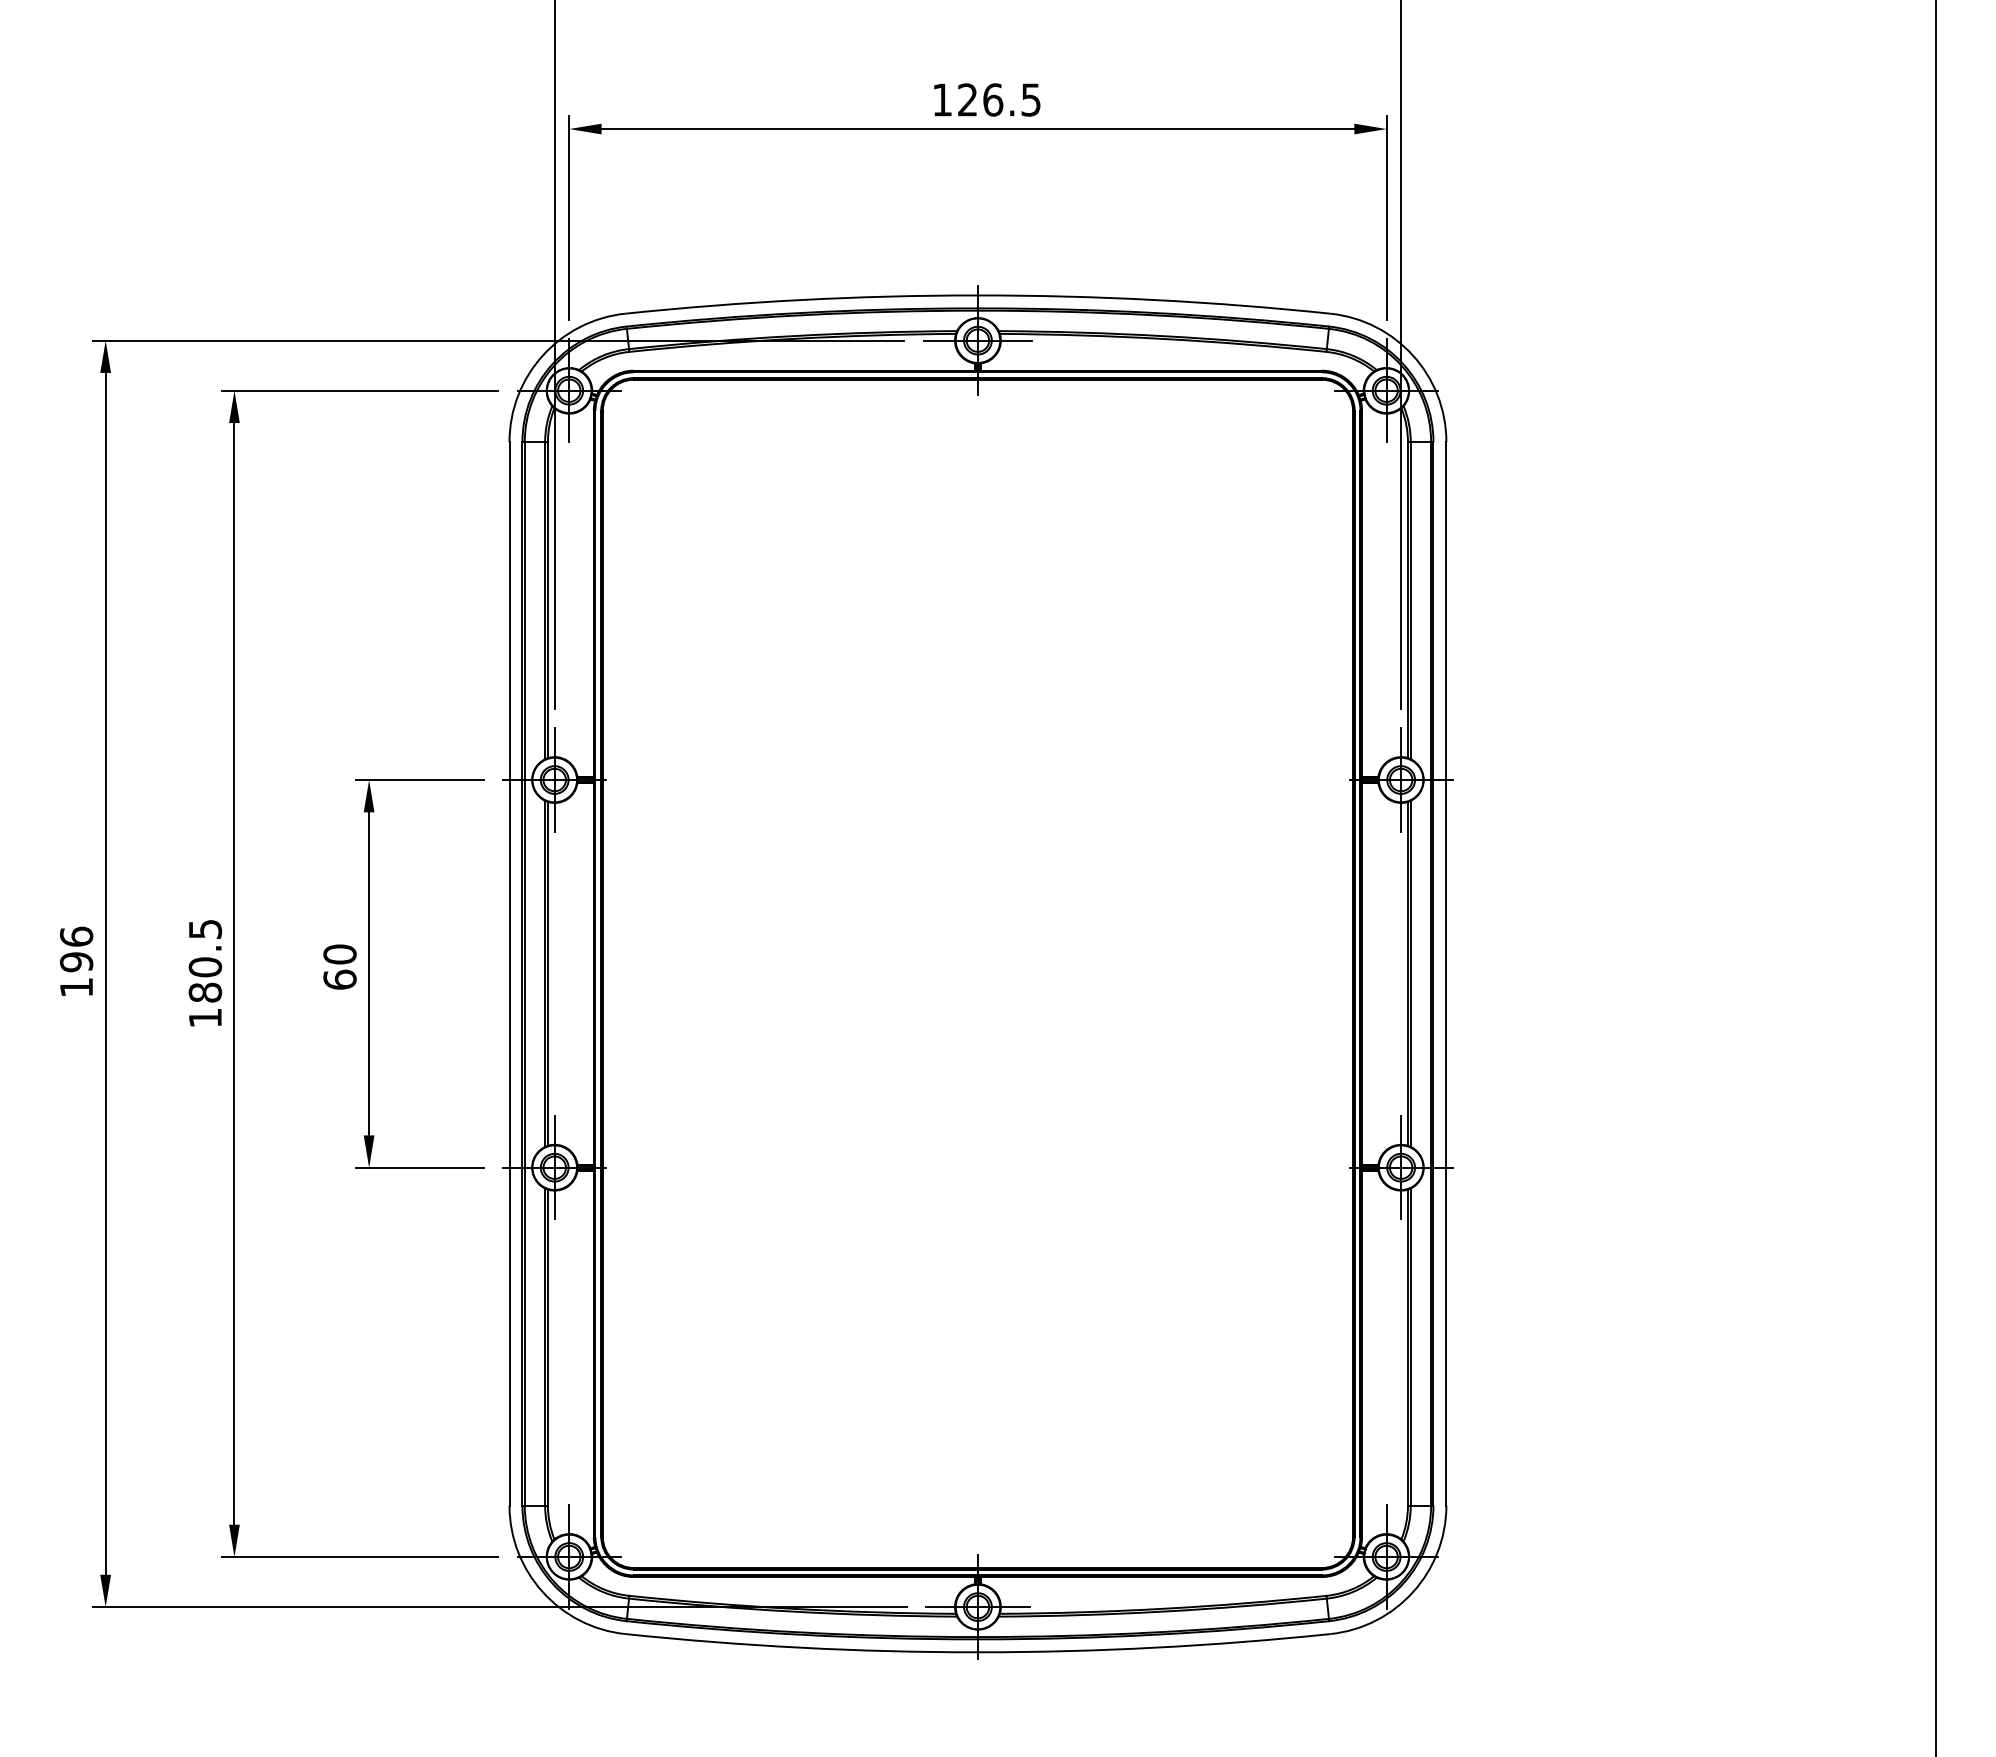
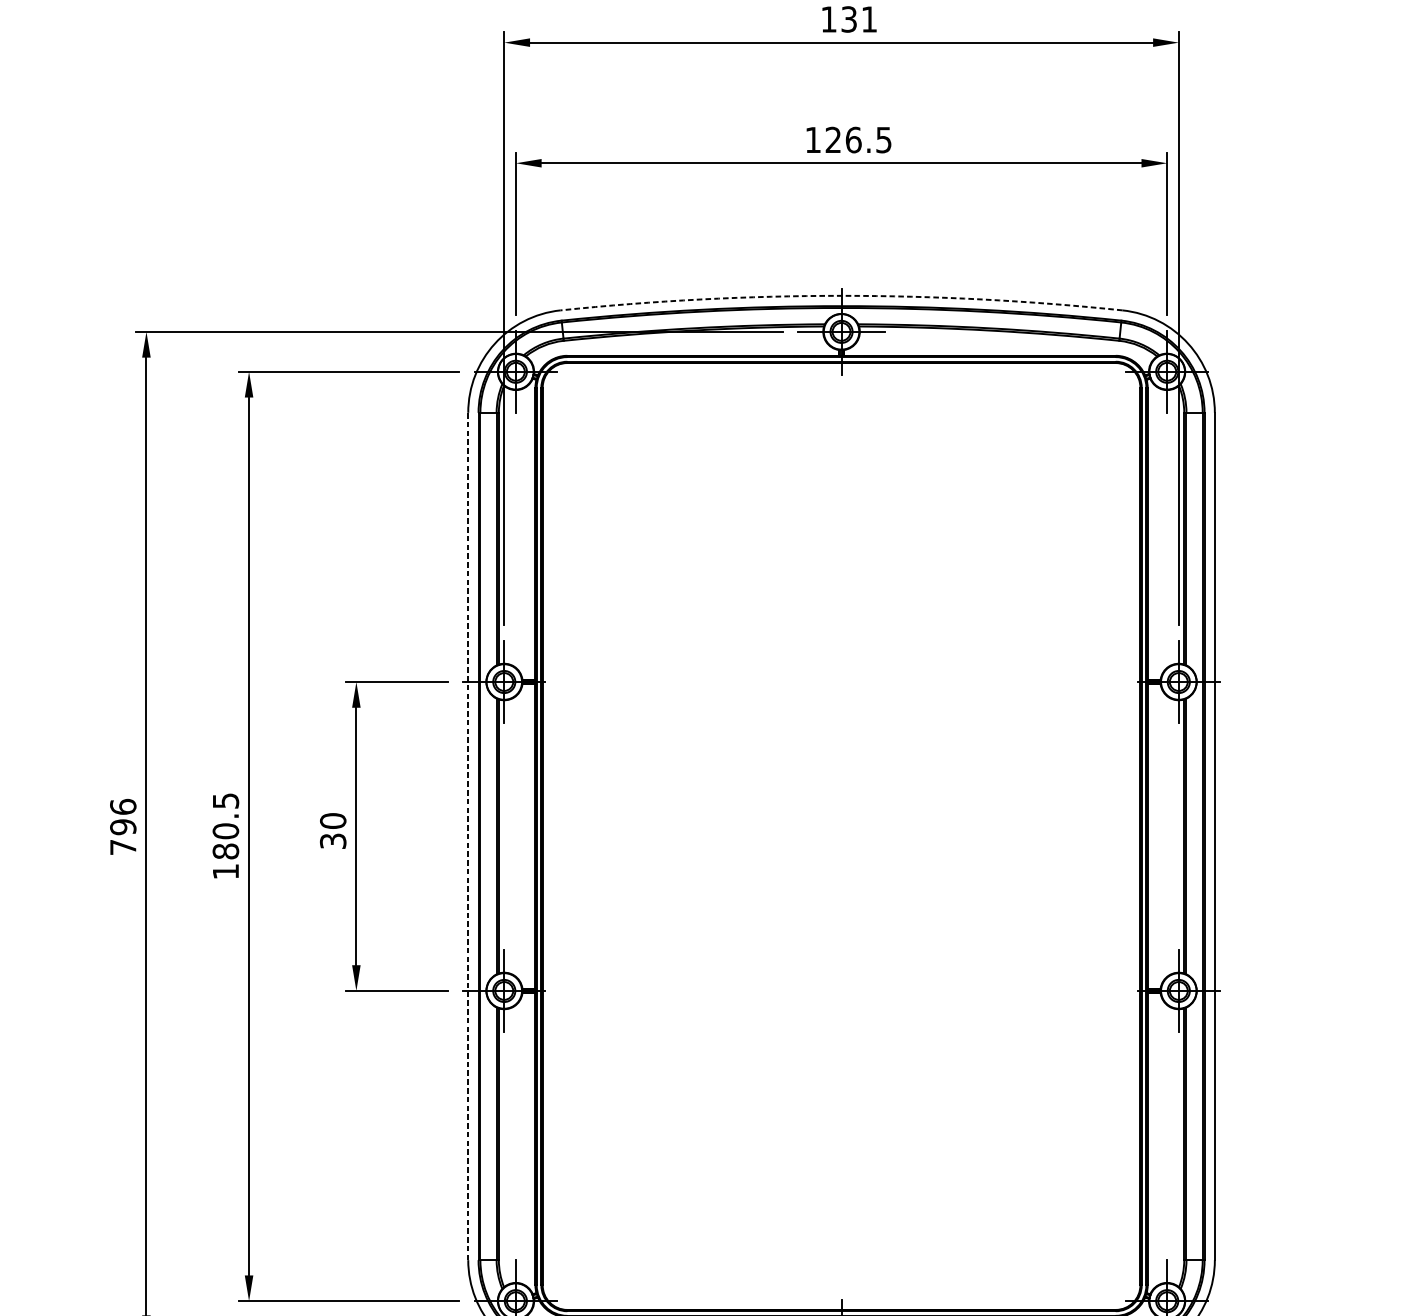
arc: (977, 295) -> (841, 295), solid -> dashed
line: (509, 973) -> (468, 836), solid -> dashed
text: (339, 979) -> (332, 840), 60 -> 30
text: (76, 987) -> (123, 847), 196 -> 796

